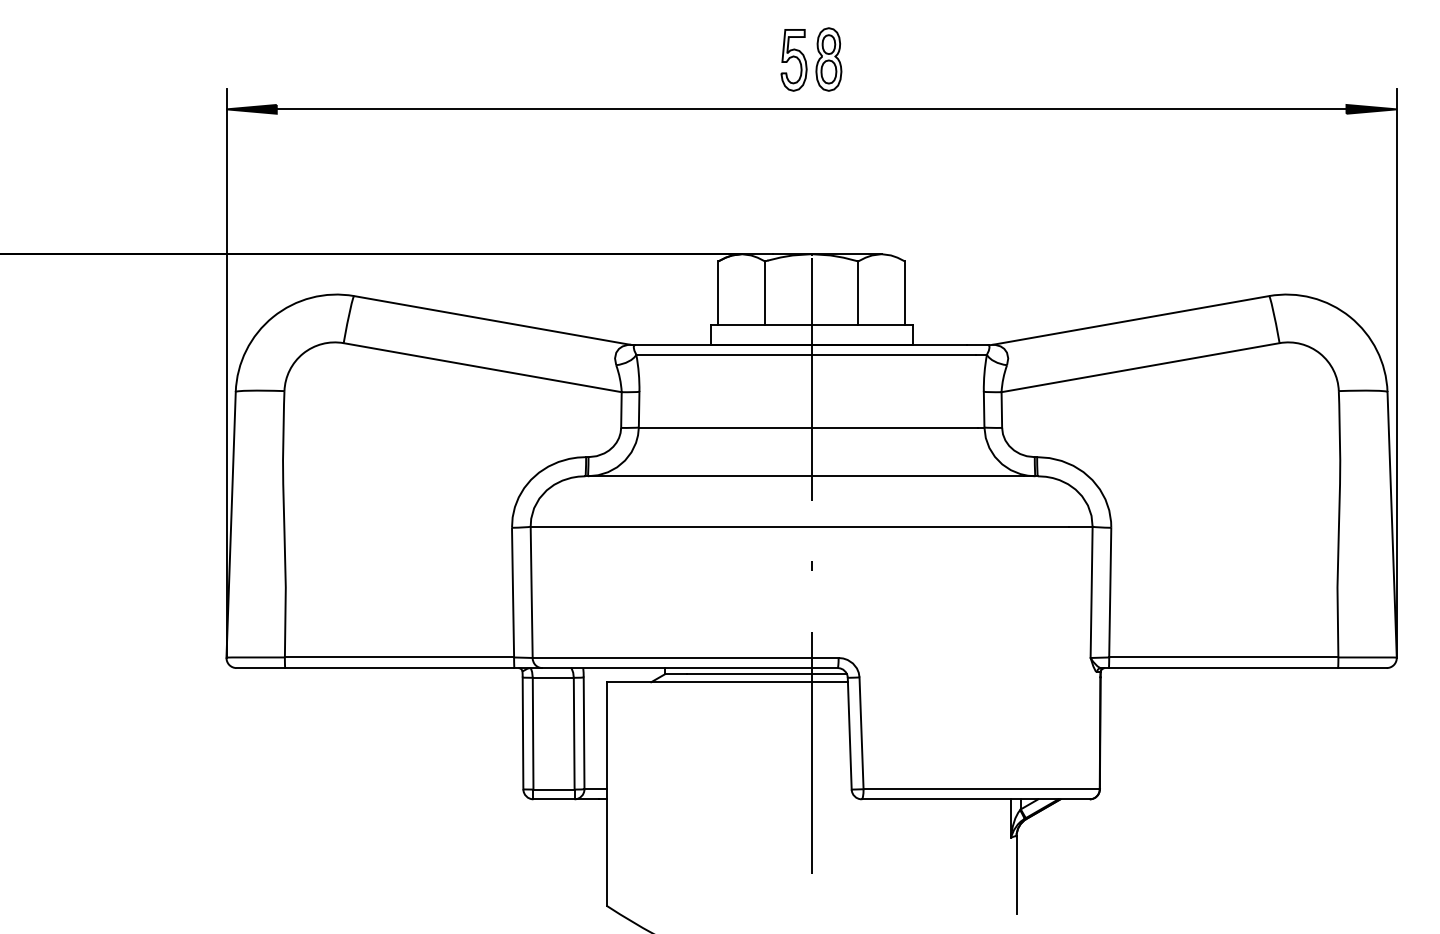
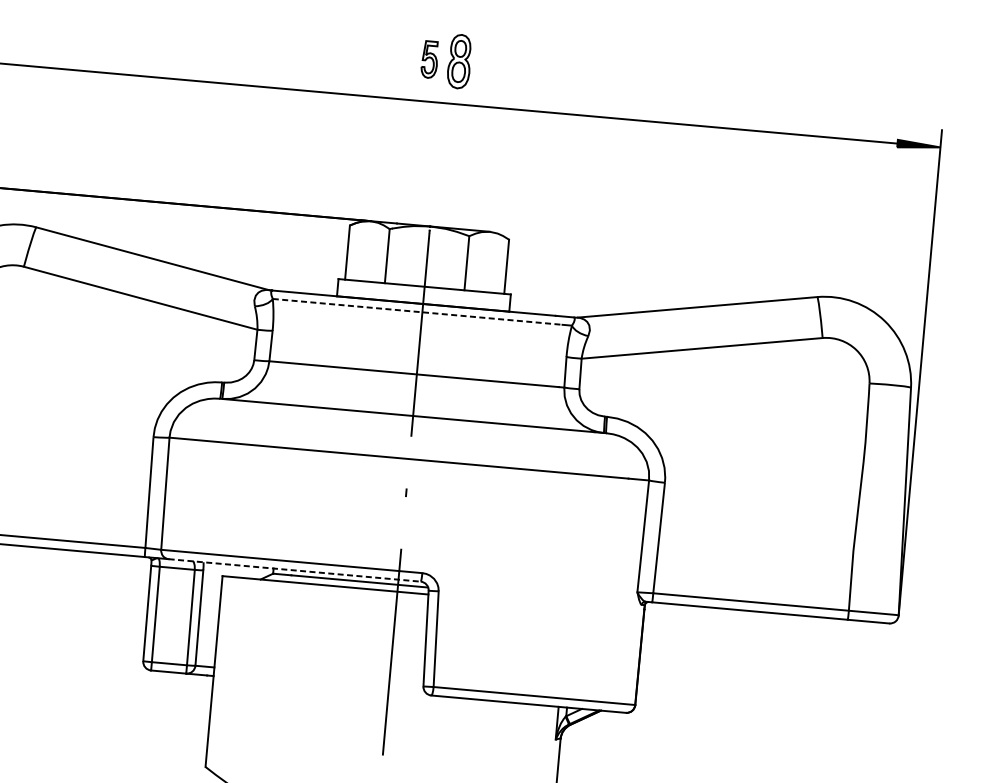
part: (793, 60) -> (429, 59), size x0.7
line: (806, 354) -> (418, 311), solid -> dashed
line: (689, 668) -> (294, 570), solid -> dashed

